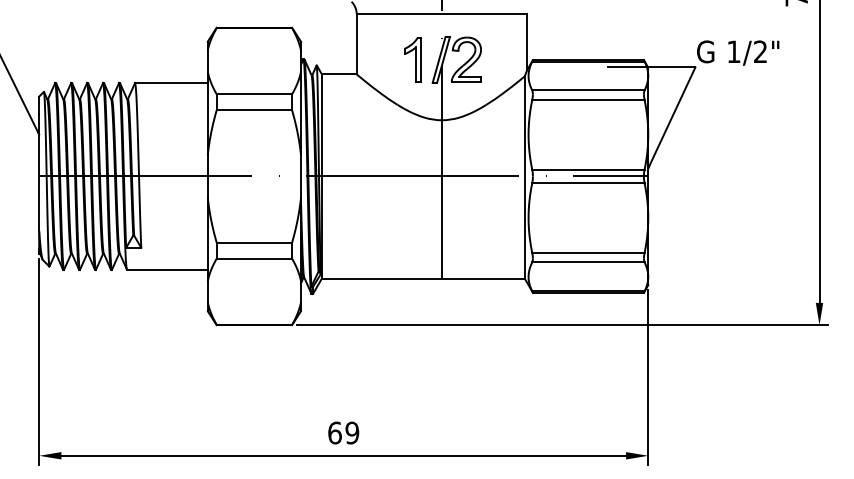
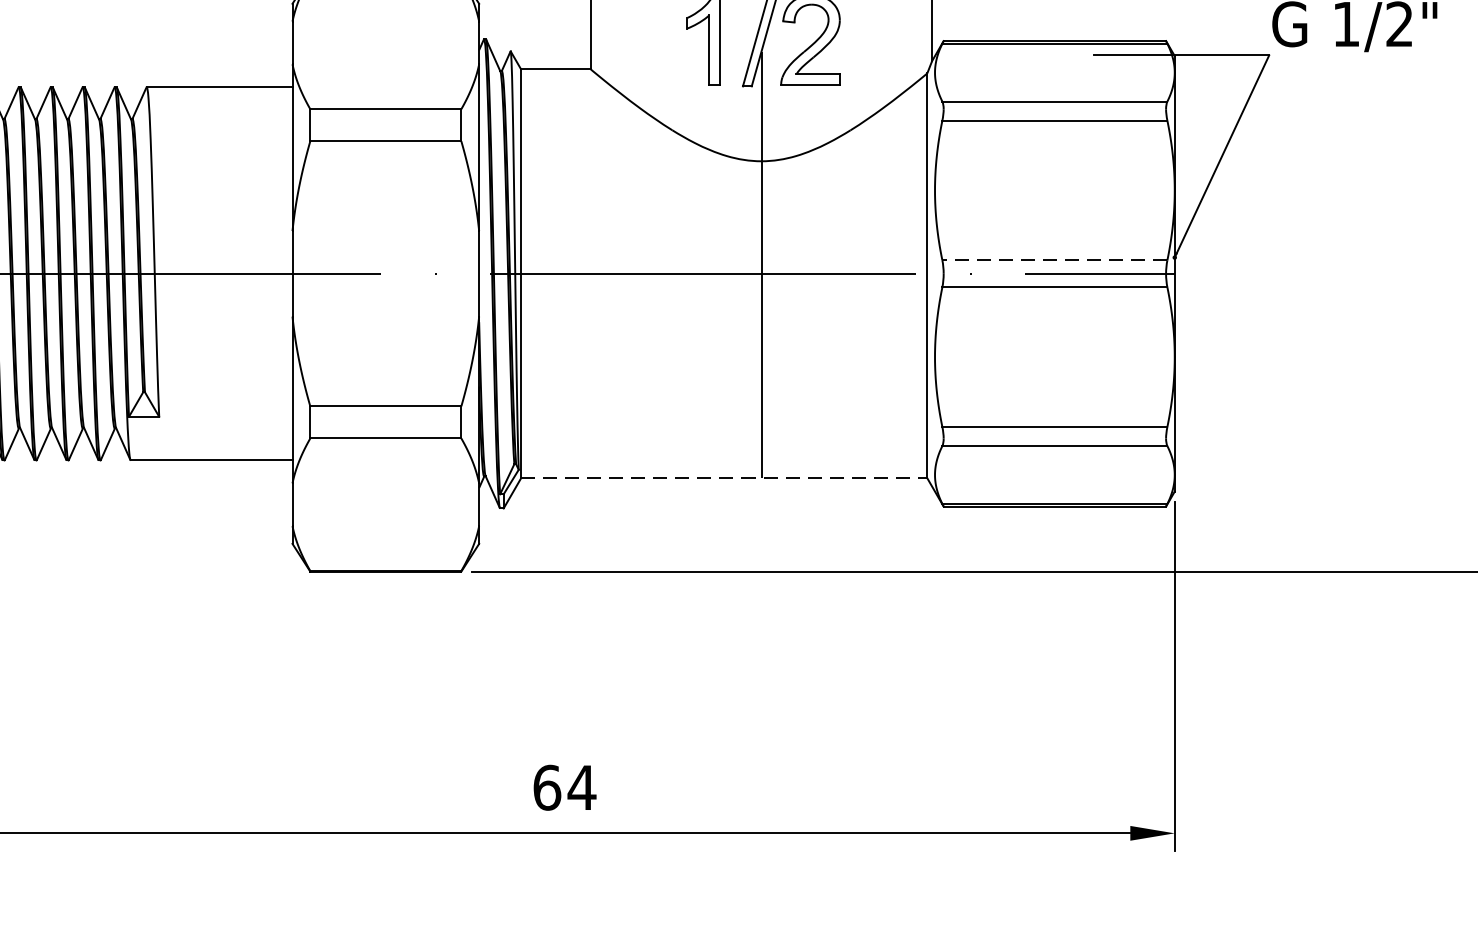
line: (587, 169) -> (1053, 259), solid -> dashed
line: (423, 278) -> (724, 478), solid -> dashed
text: (352, 432) -> (582, 786), 69 -> 64

